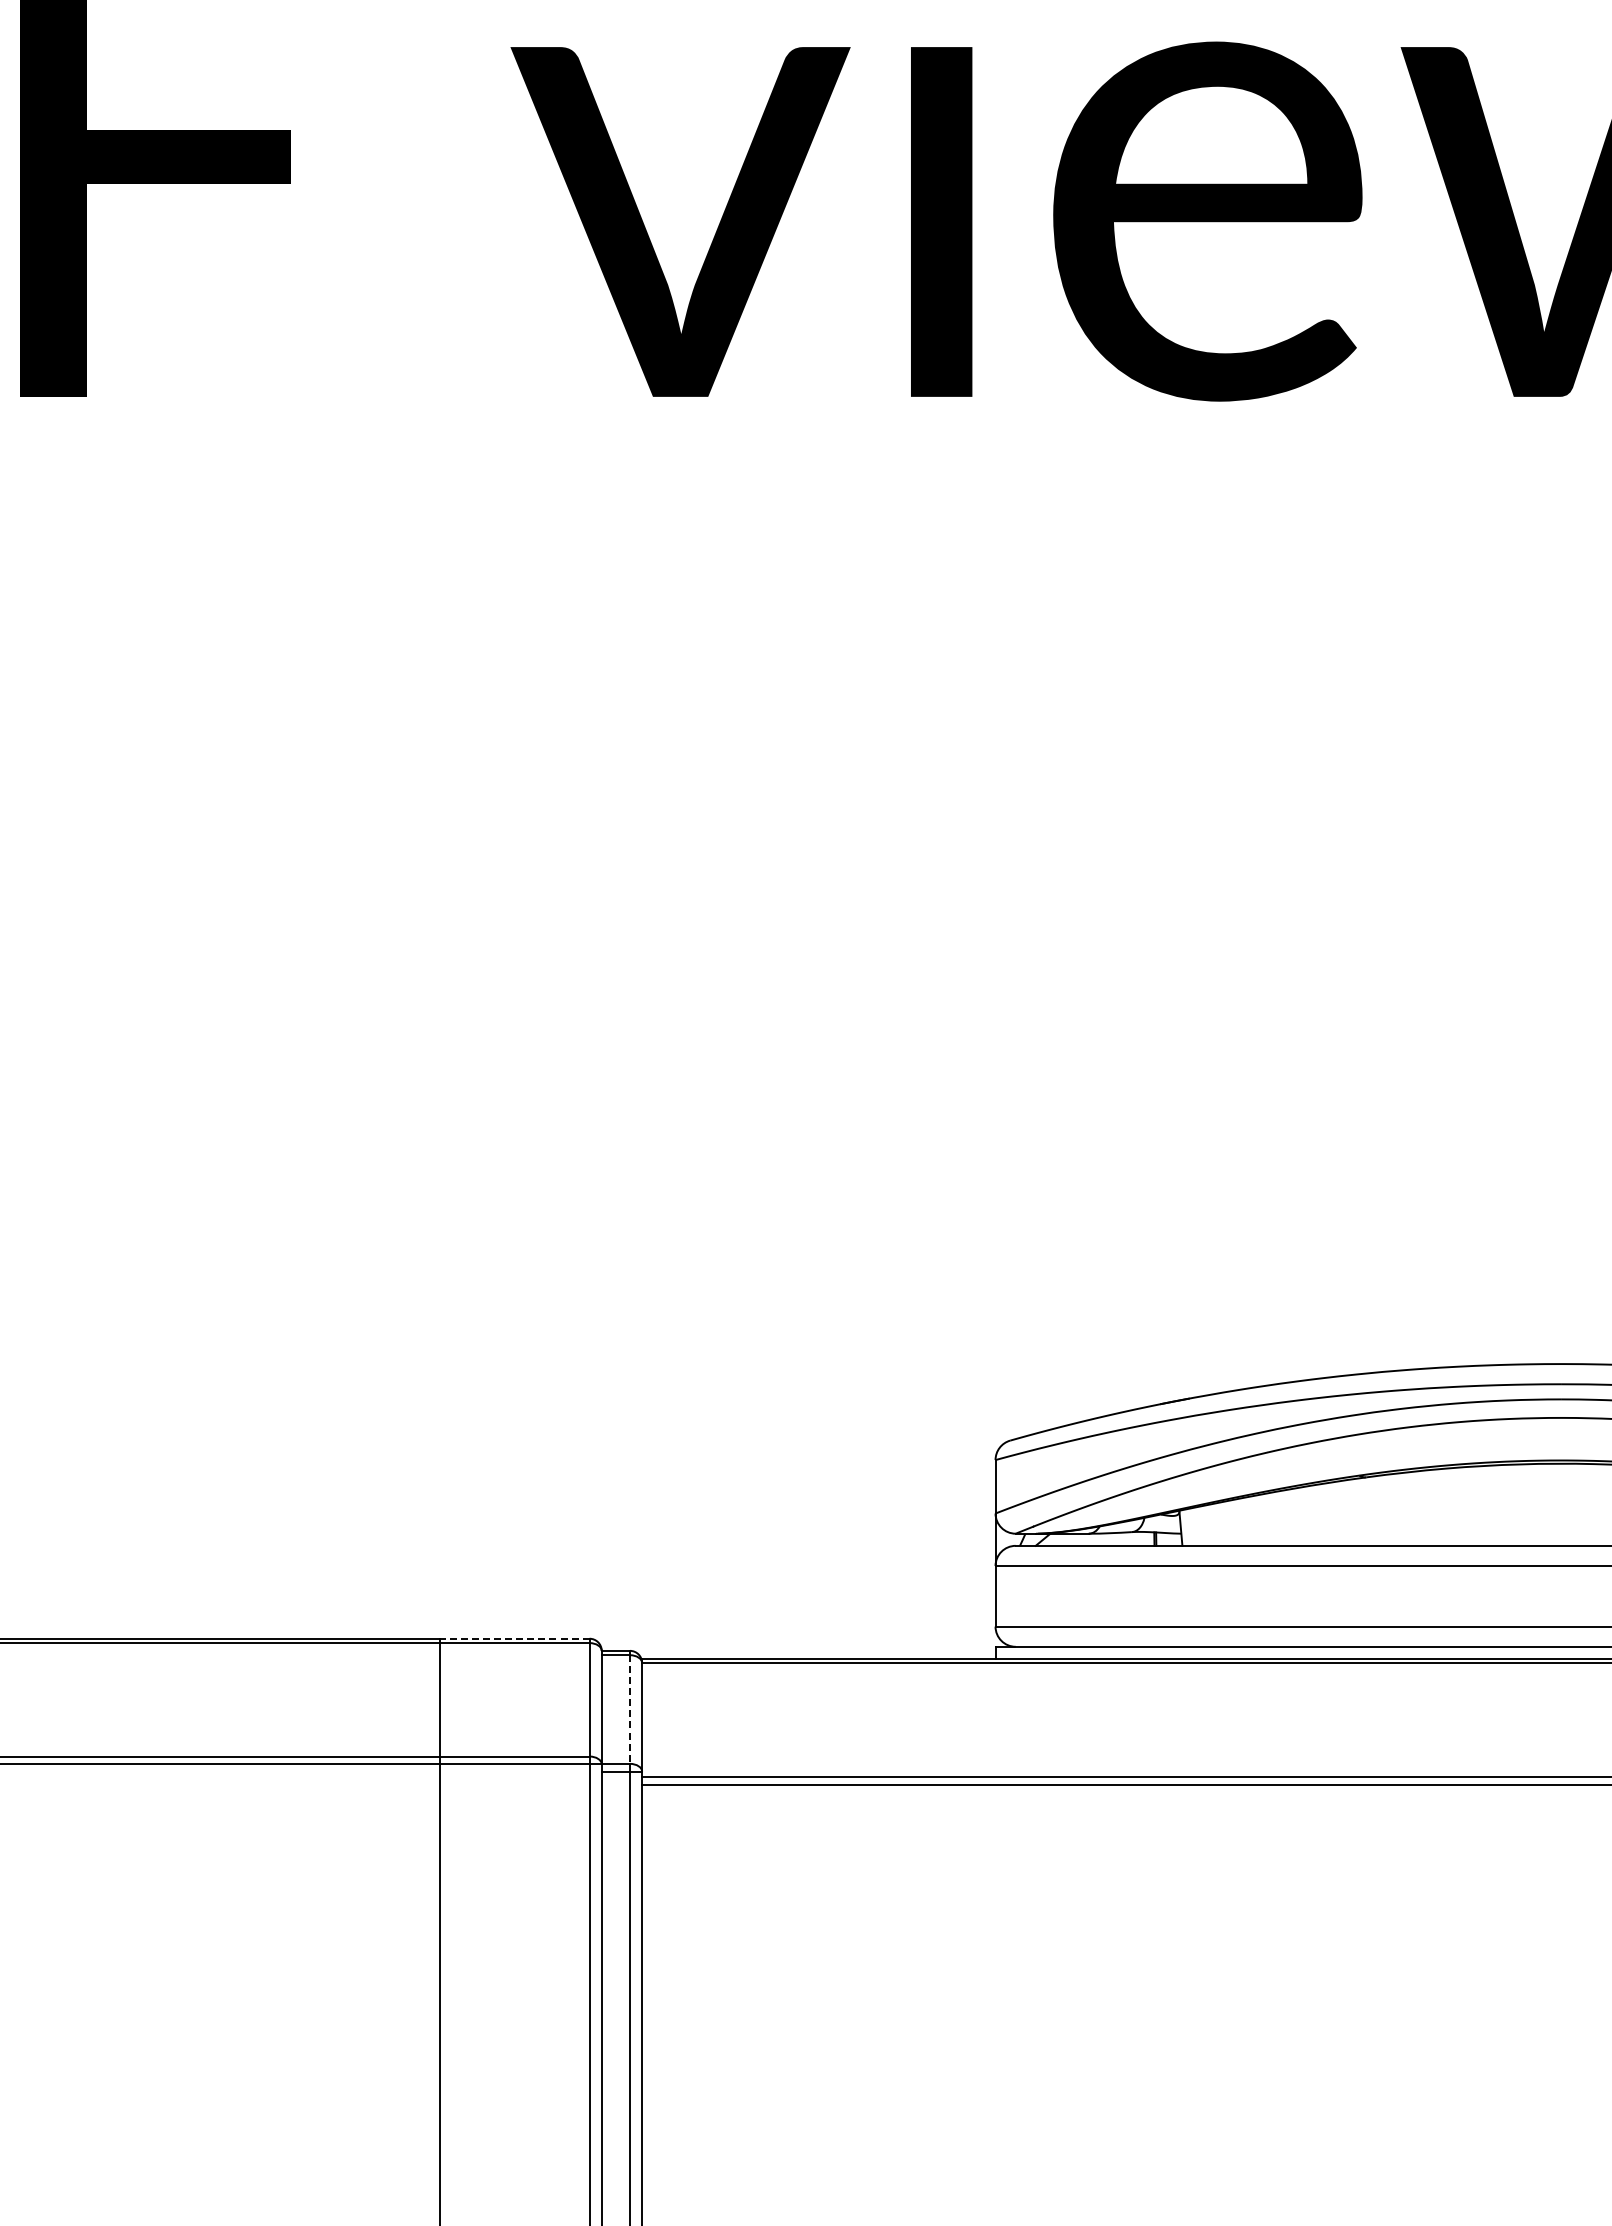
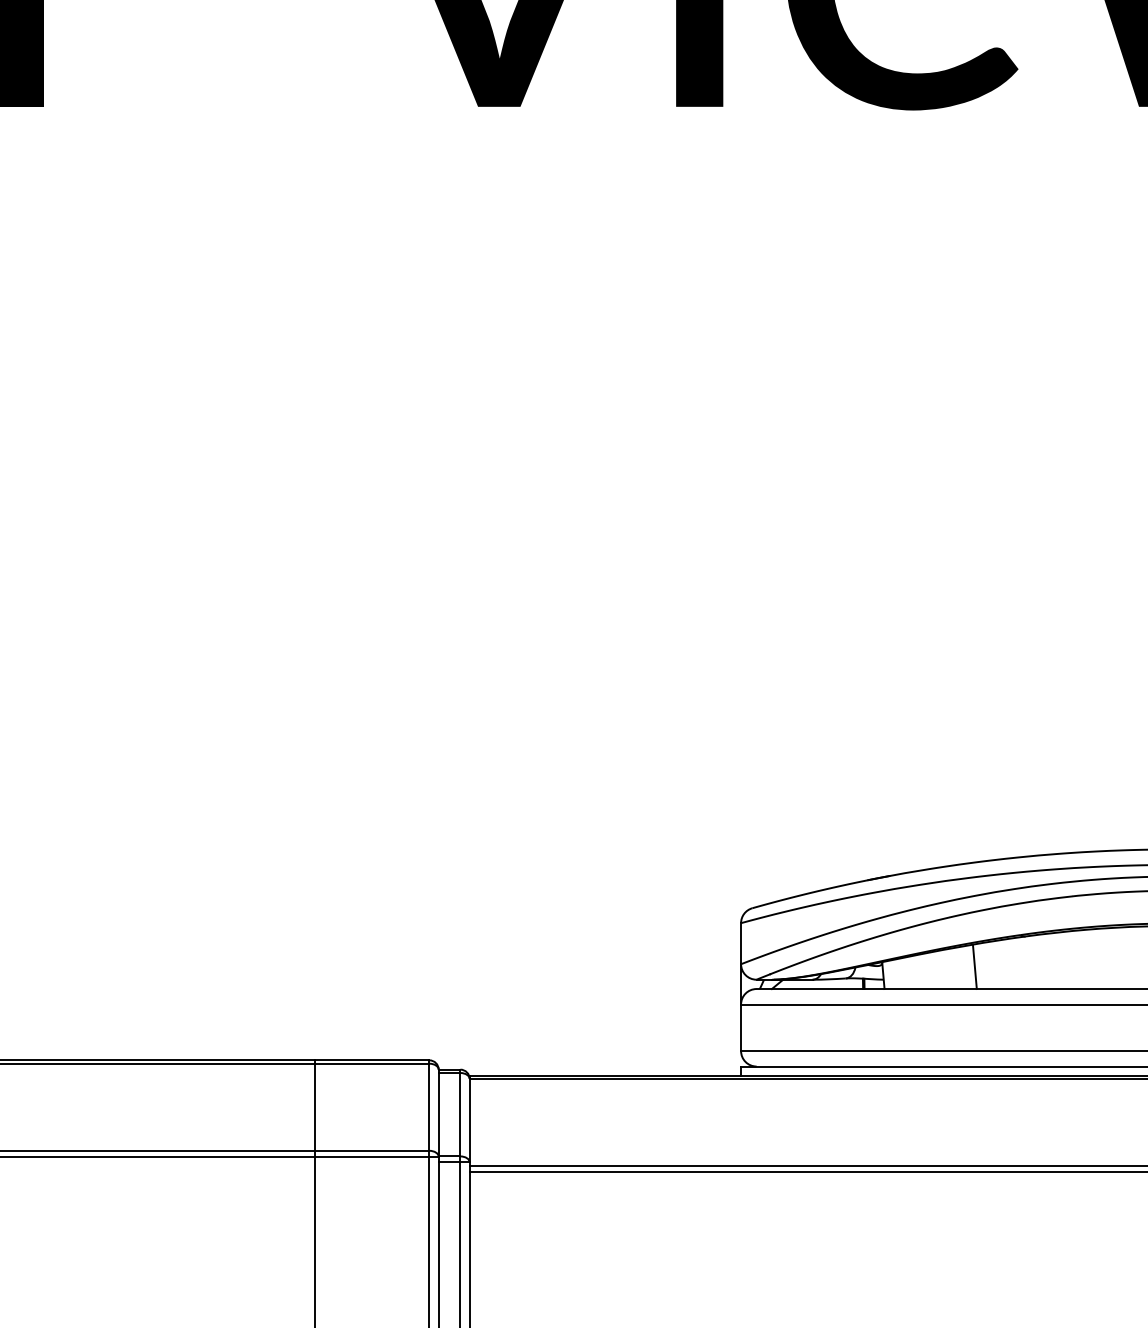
line: (1299, 1516) -> (974, 966), added
line: (514, 1638) -> (371, 1060), dashed -> solid
line: (629, 1710) -> (460, 1115), dashed -> solid

